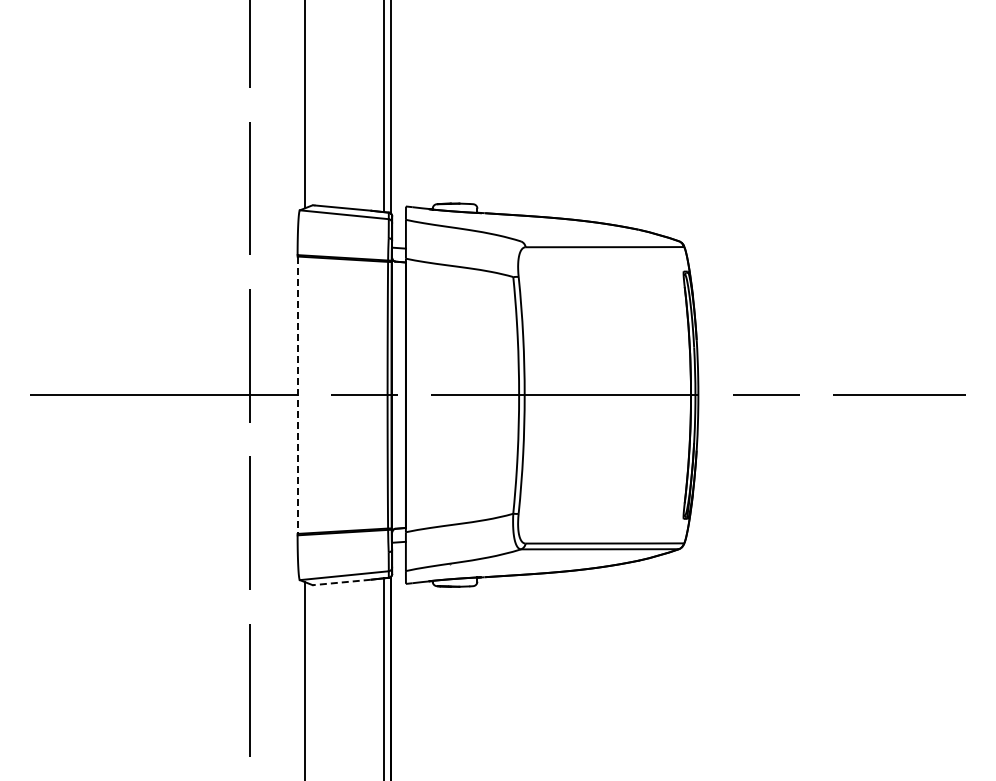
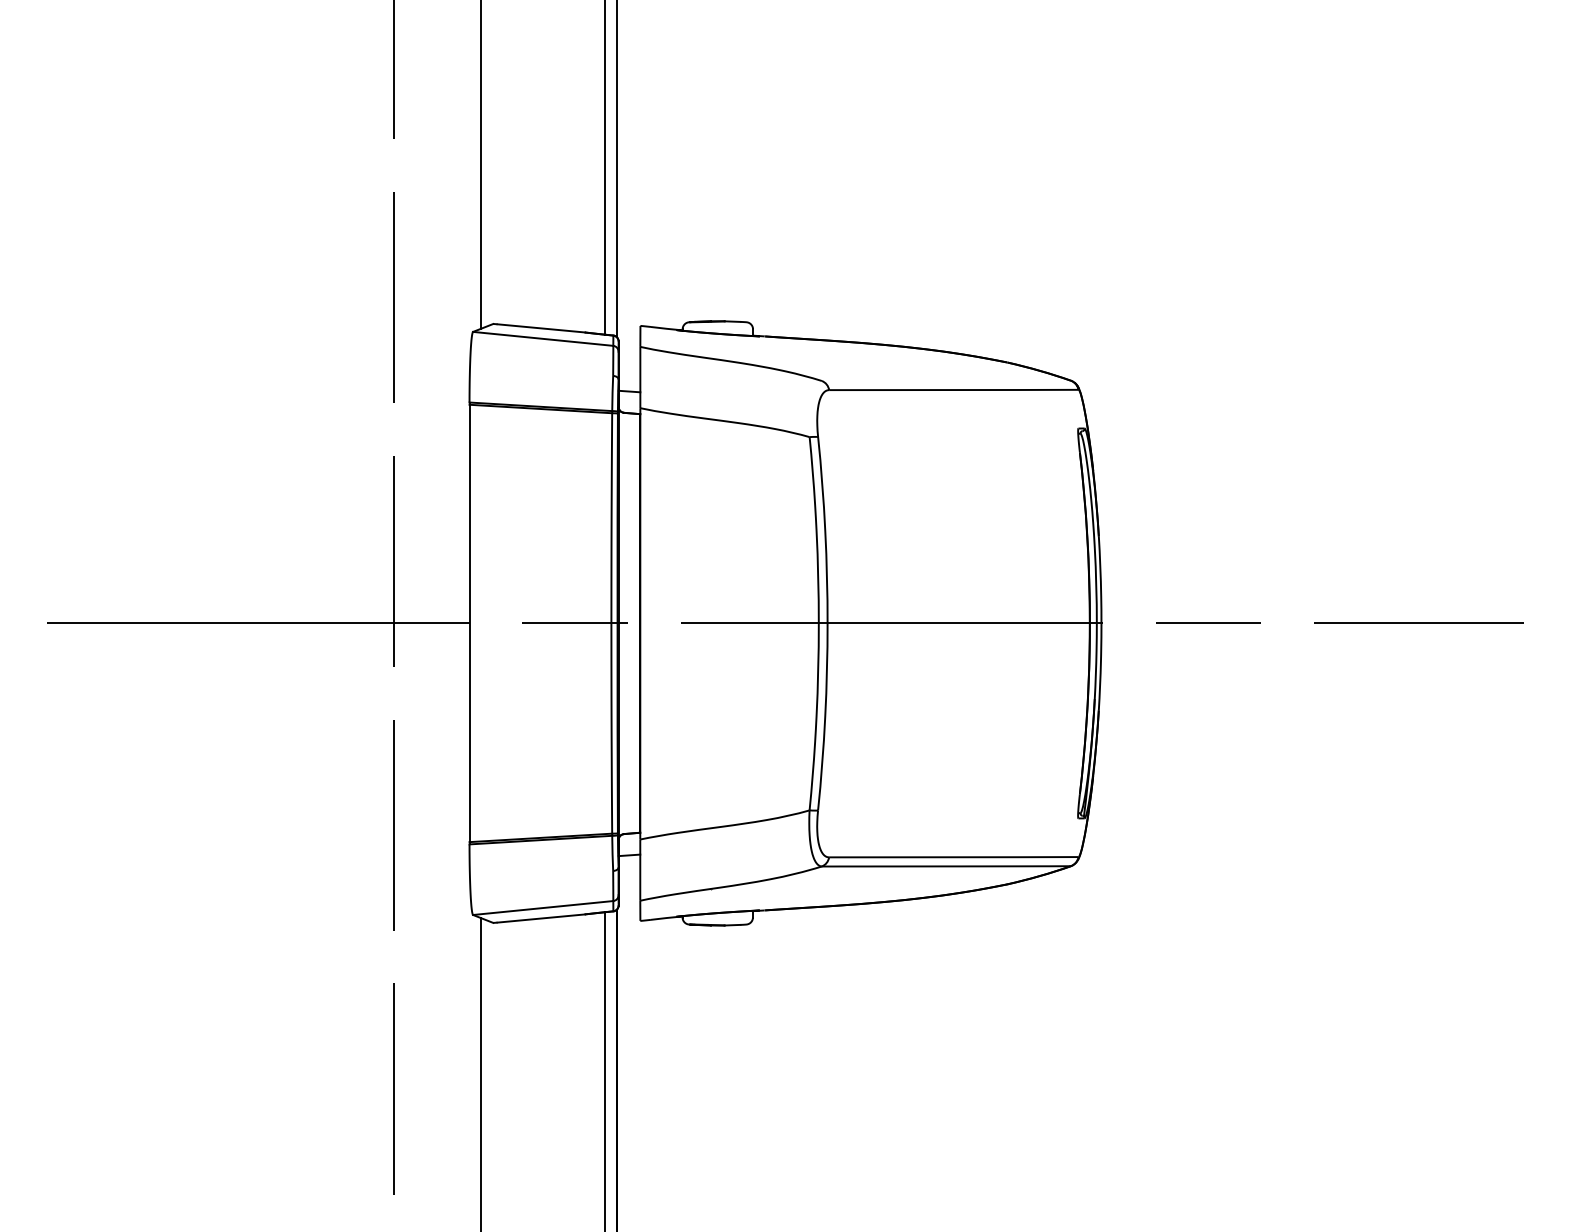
line: (297, 395) -> (469, 623), dashed -> solid
line: (343, 582) -> (541, 918), dashed -> solid

